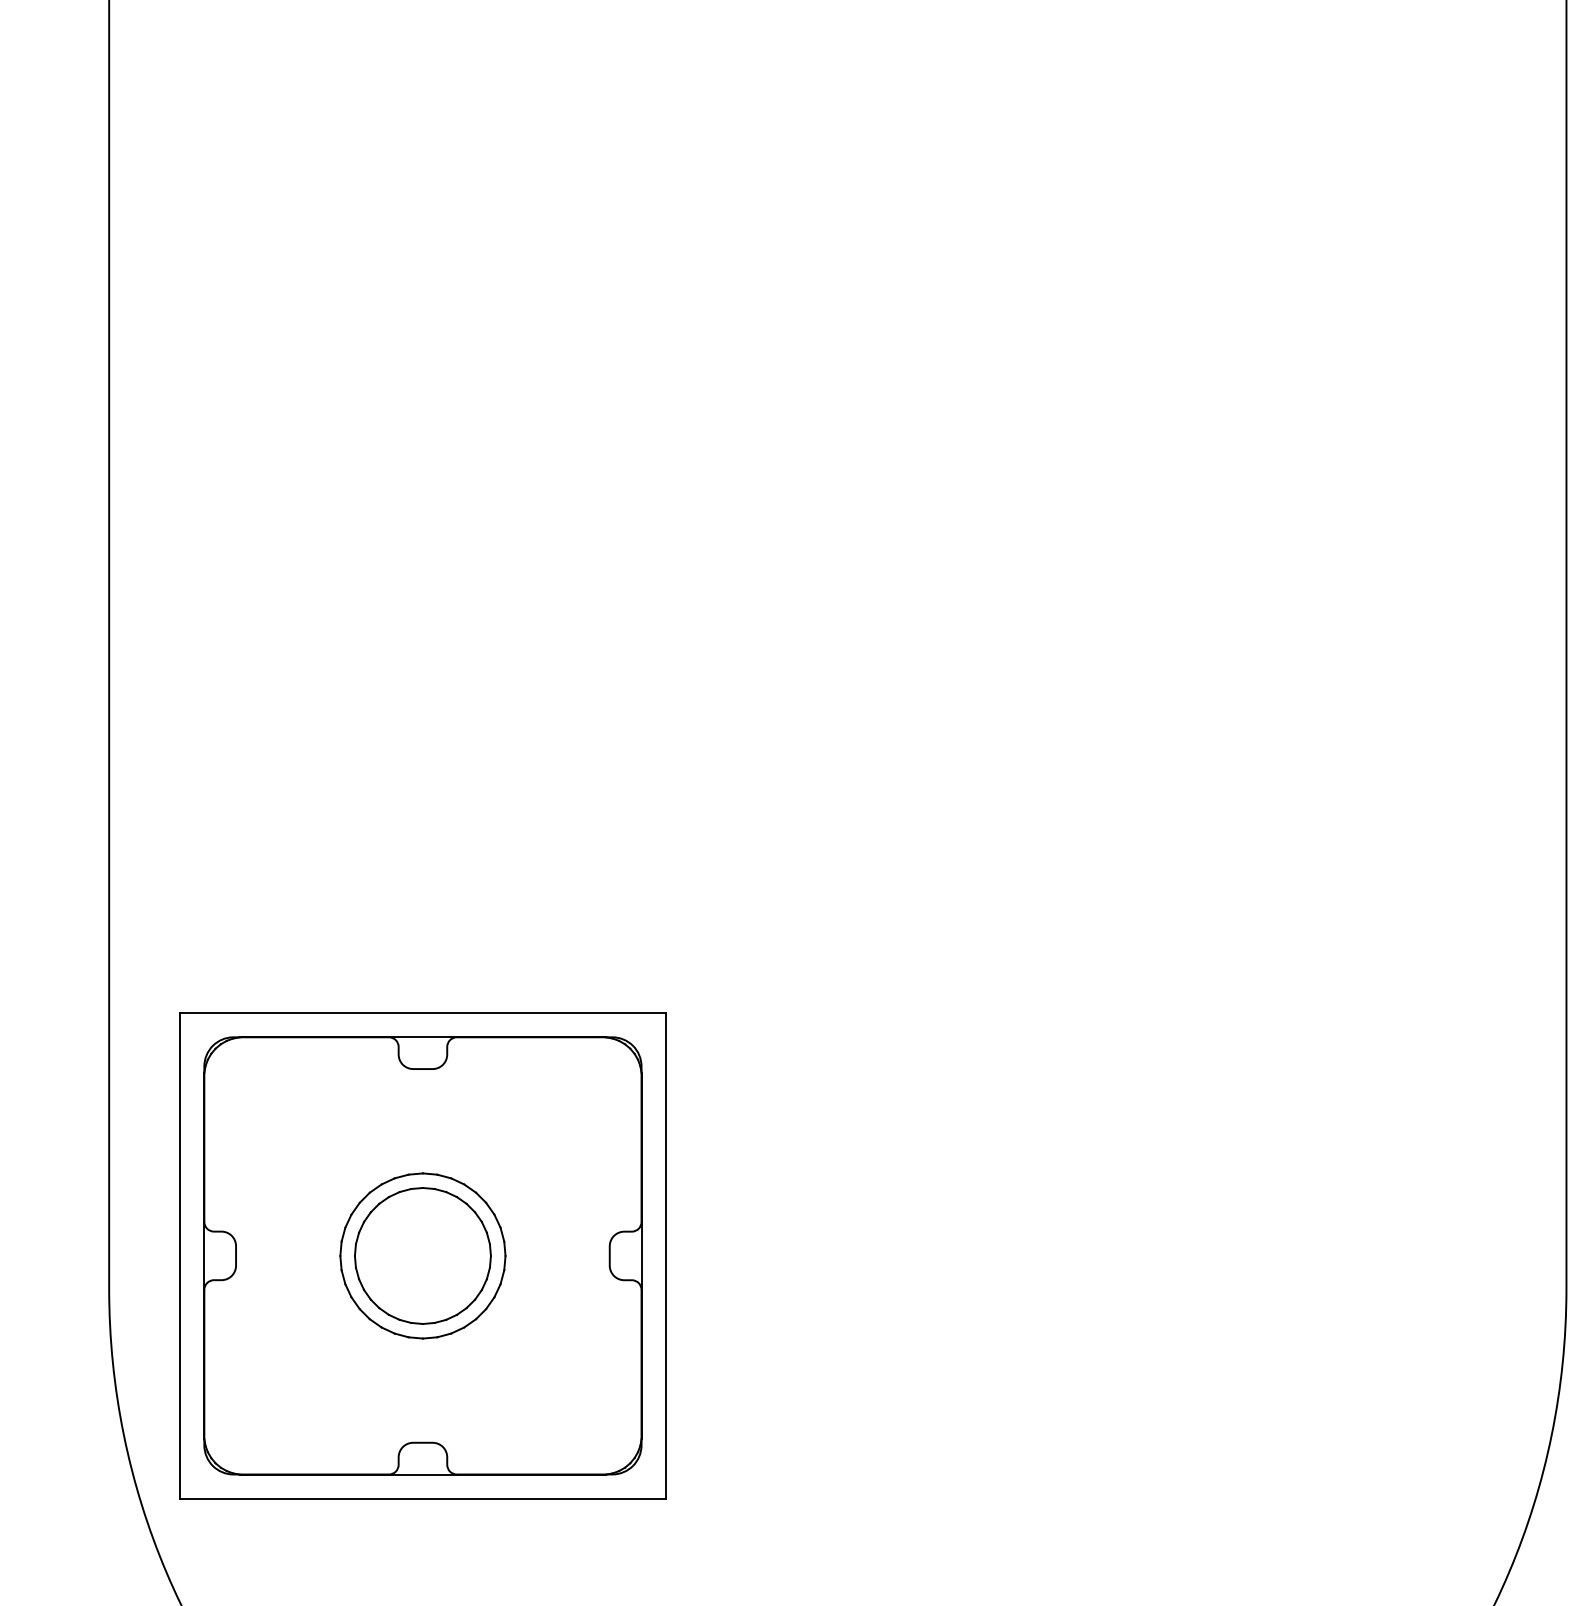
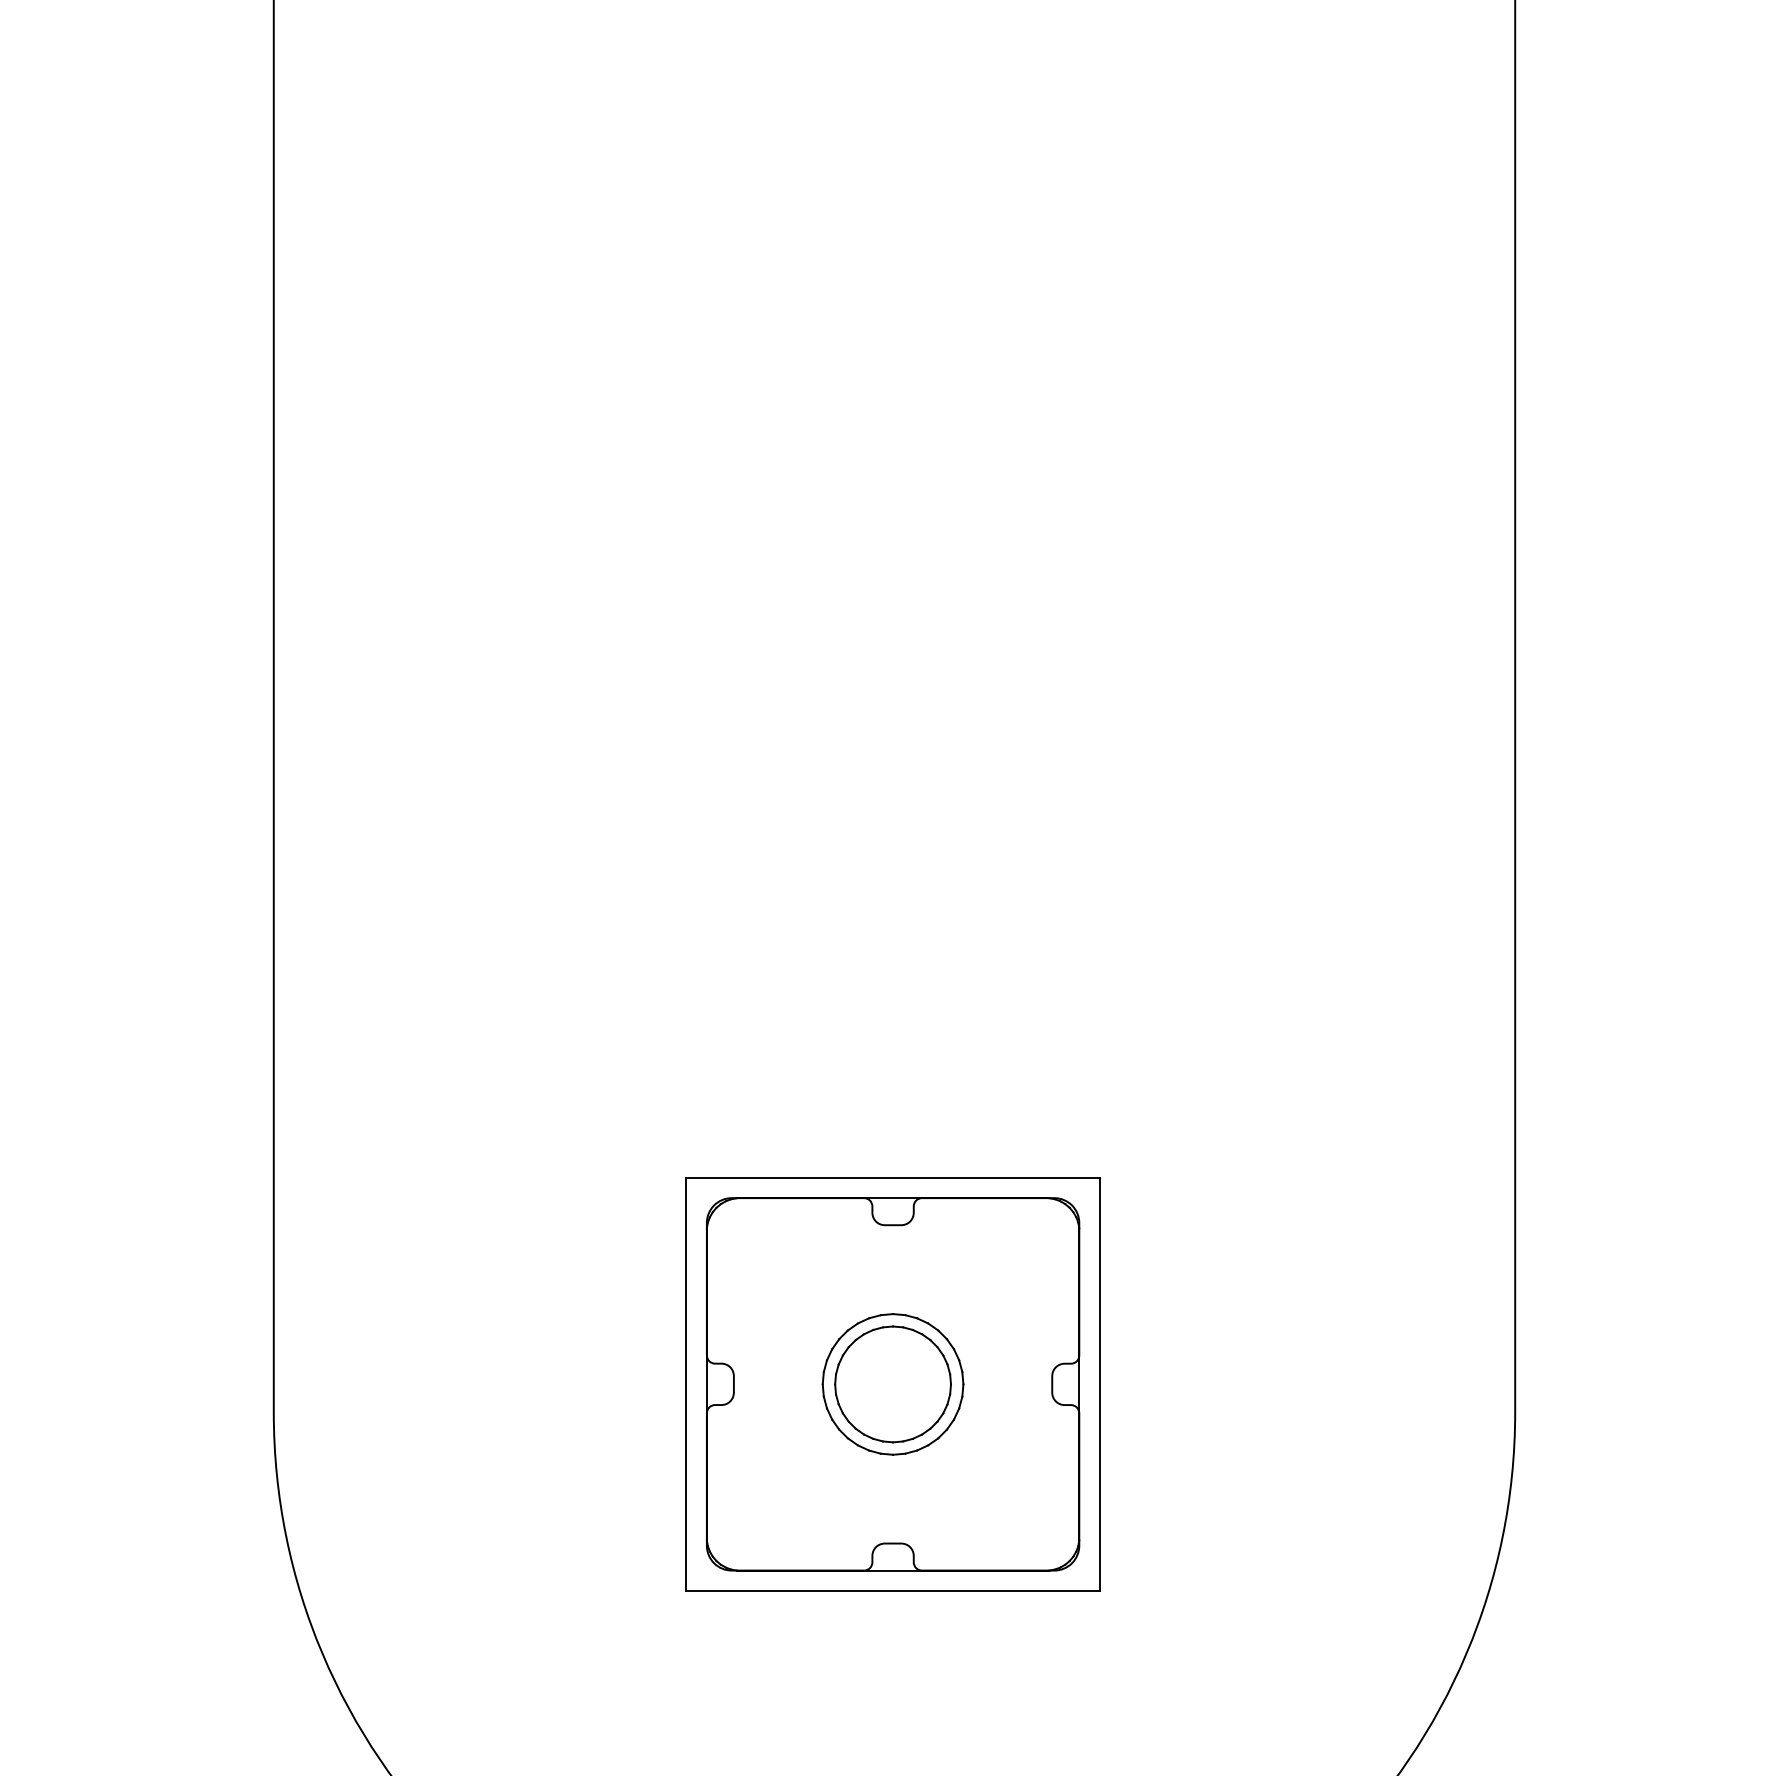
part: (422, 1256) -> (892, 1384), moved

